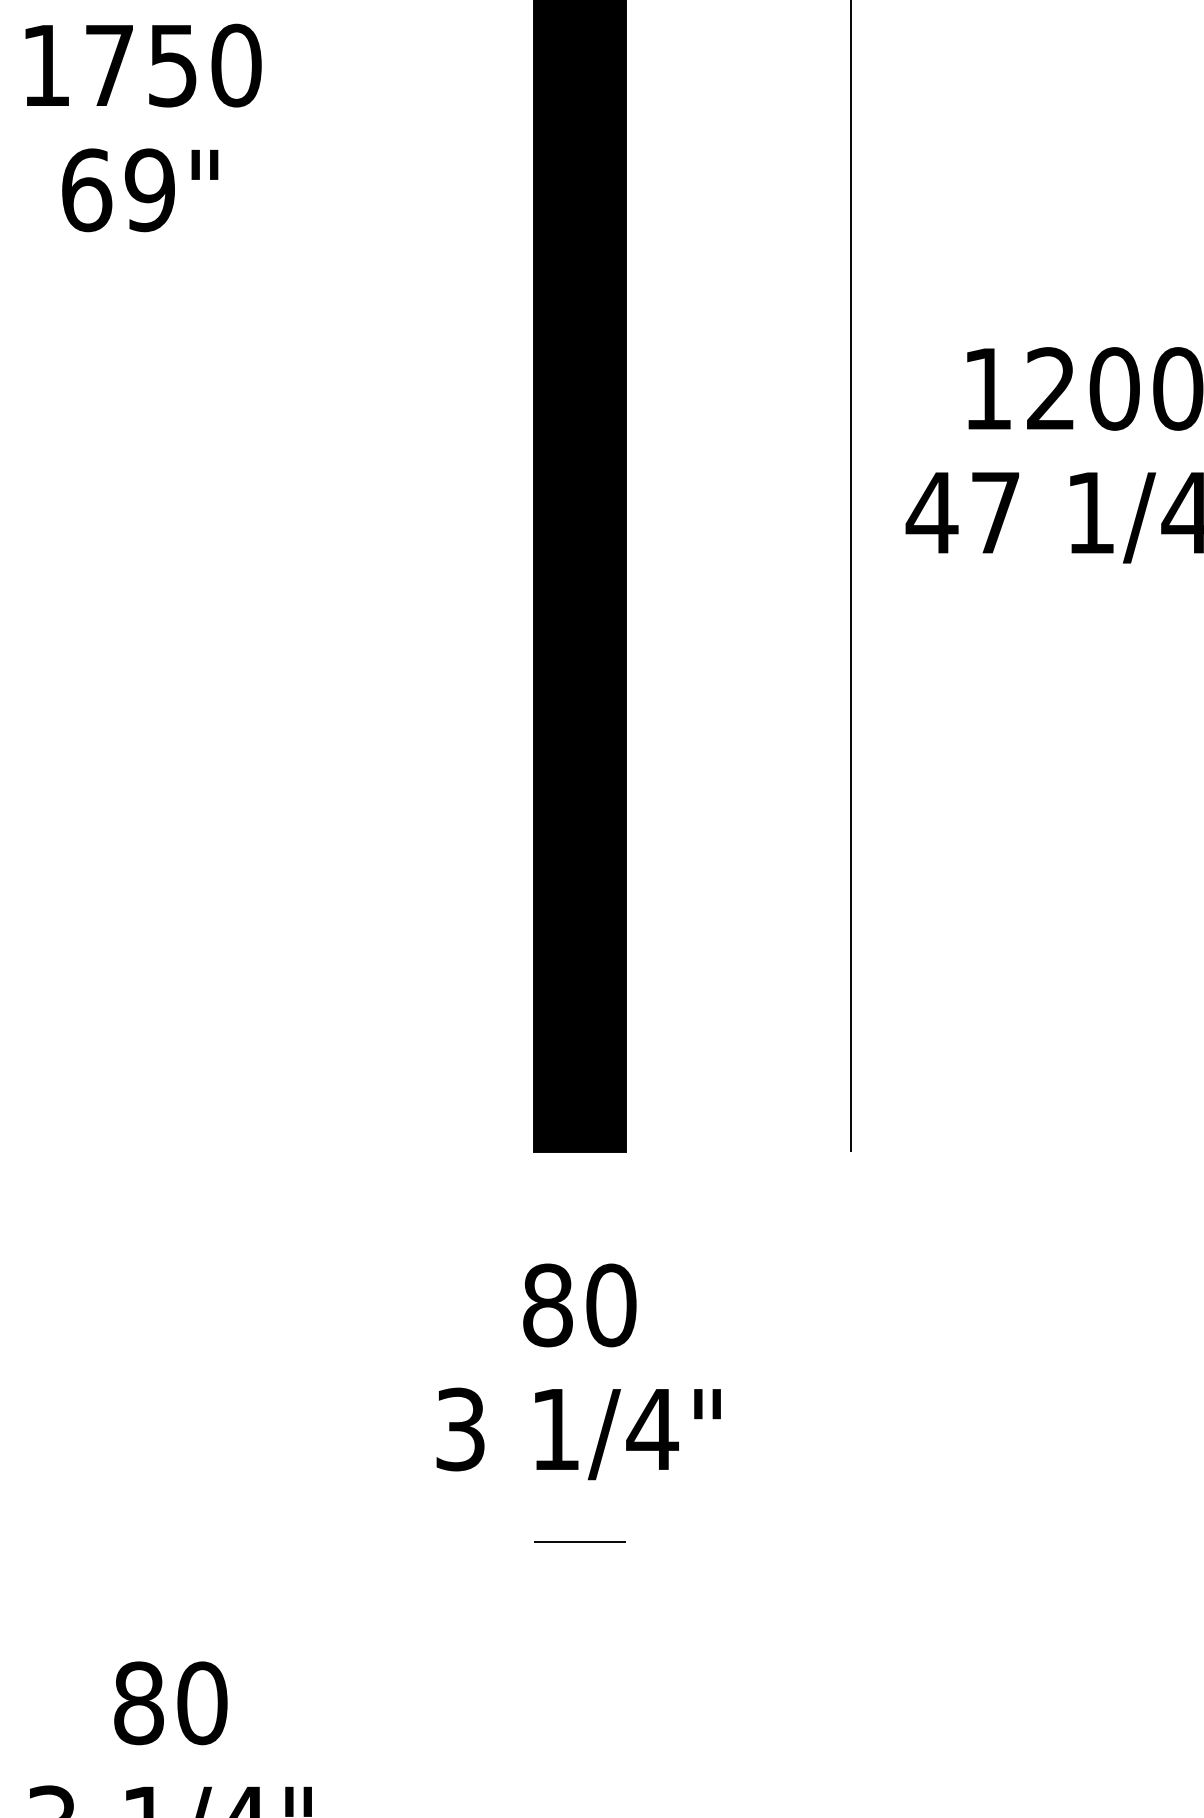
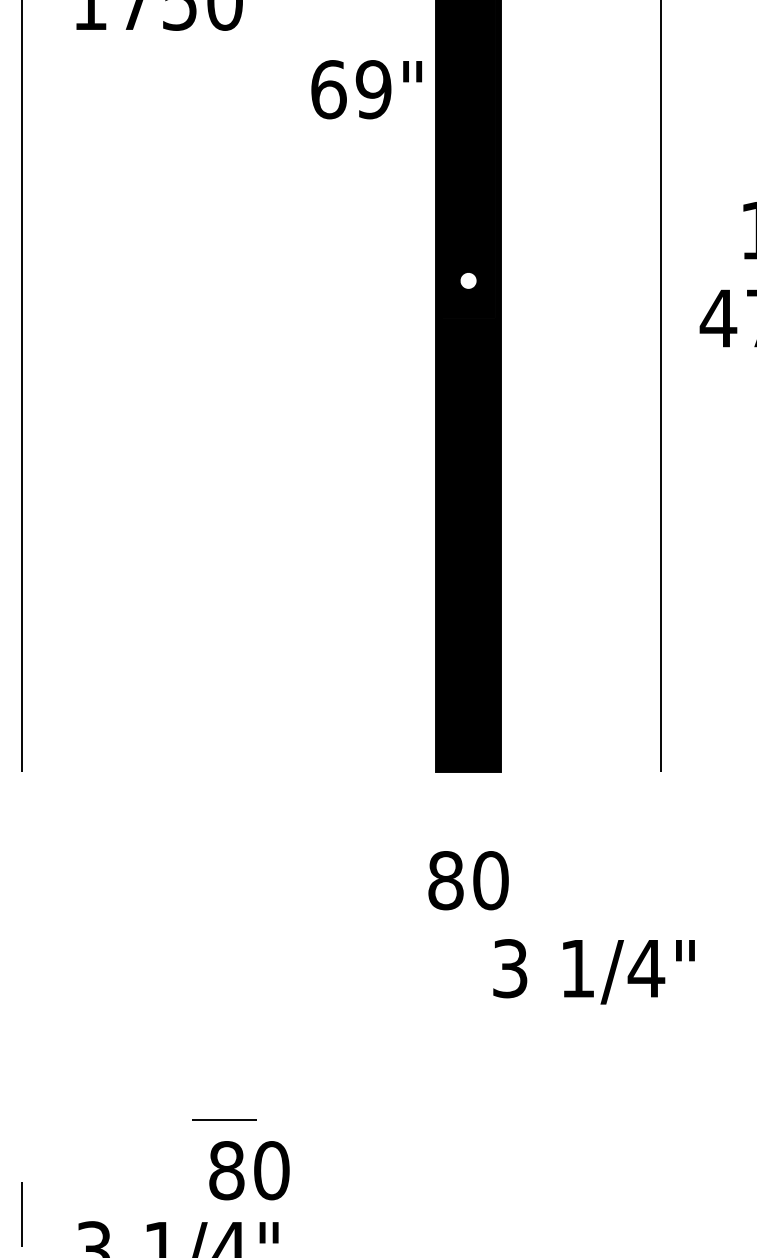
text: (140, 190) -> (366, 89), moved
fill: (579, 459) -> (468, 280), removed
text: (578, 1433) -> (593, 971), moved
line: (579, 1541) -> (224, 1119), moved
text: (170, 1703) -> (249, 1170), moved

